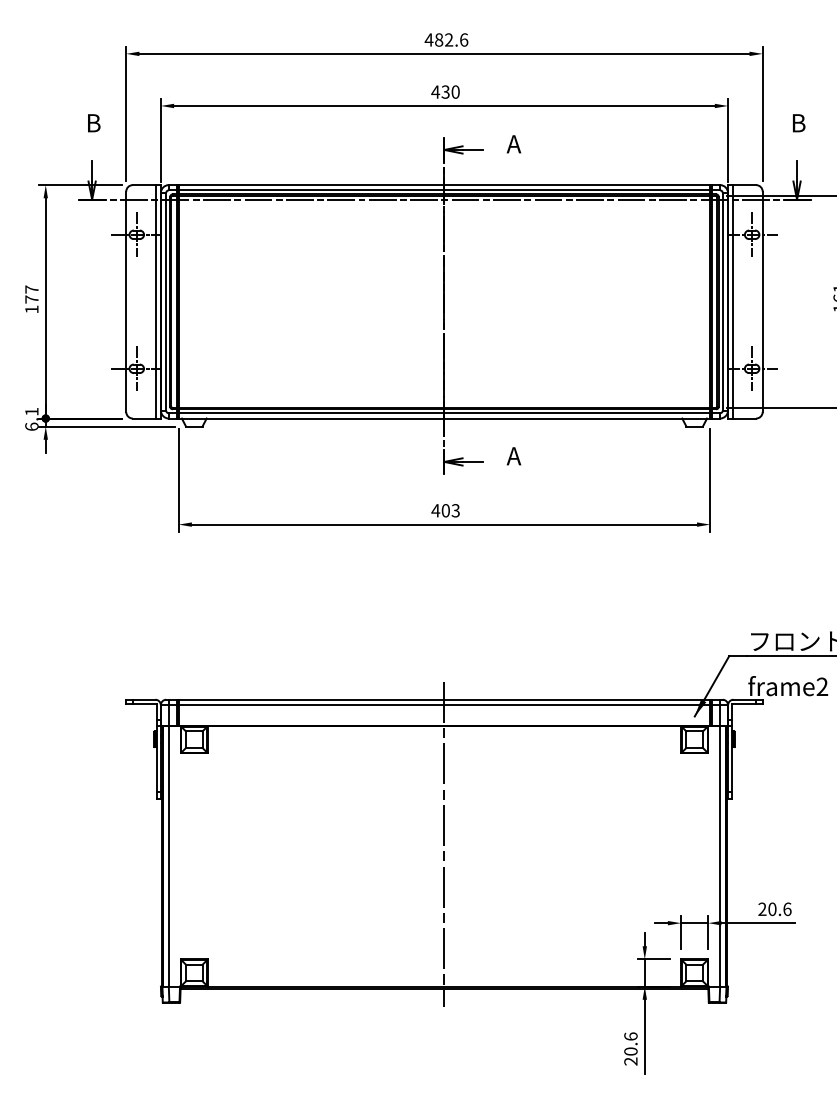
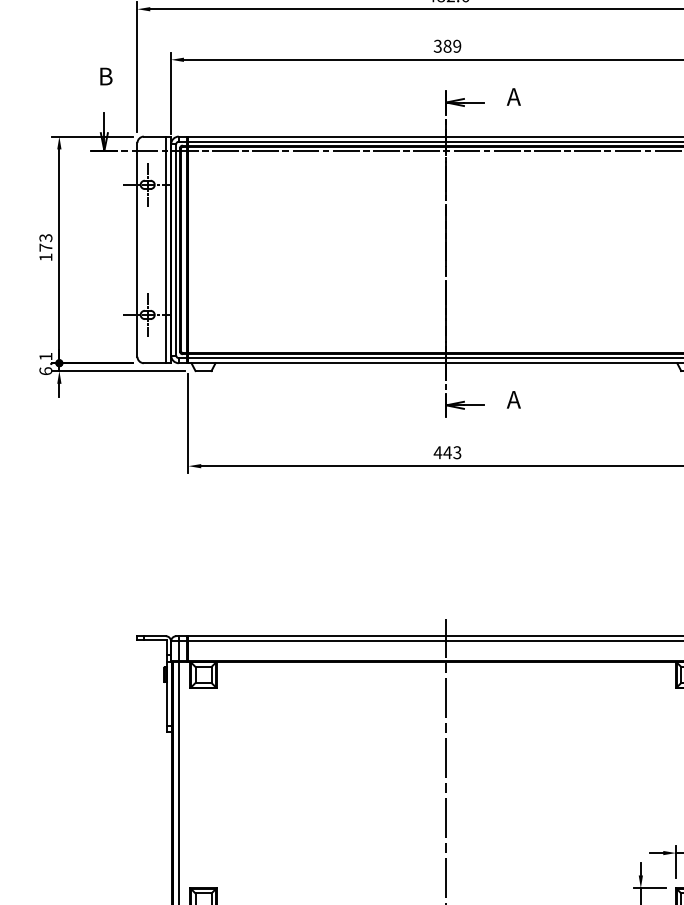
text: (445, 91) -> (447, 45), 430 -> 389
text: (31, 289) -> (45, 237), 177 -> 173
text: (445, 510) -> (447, 452), 403 -> 443

